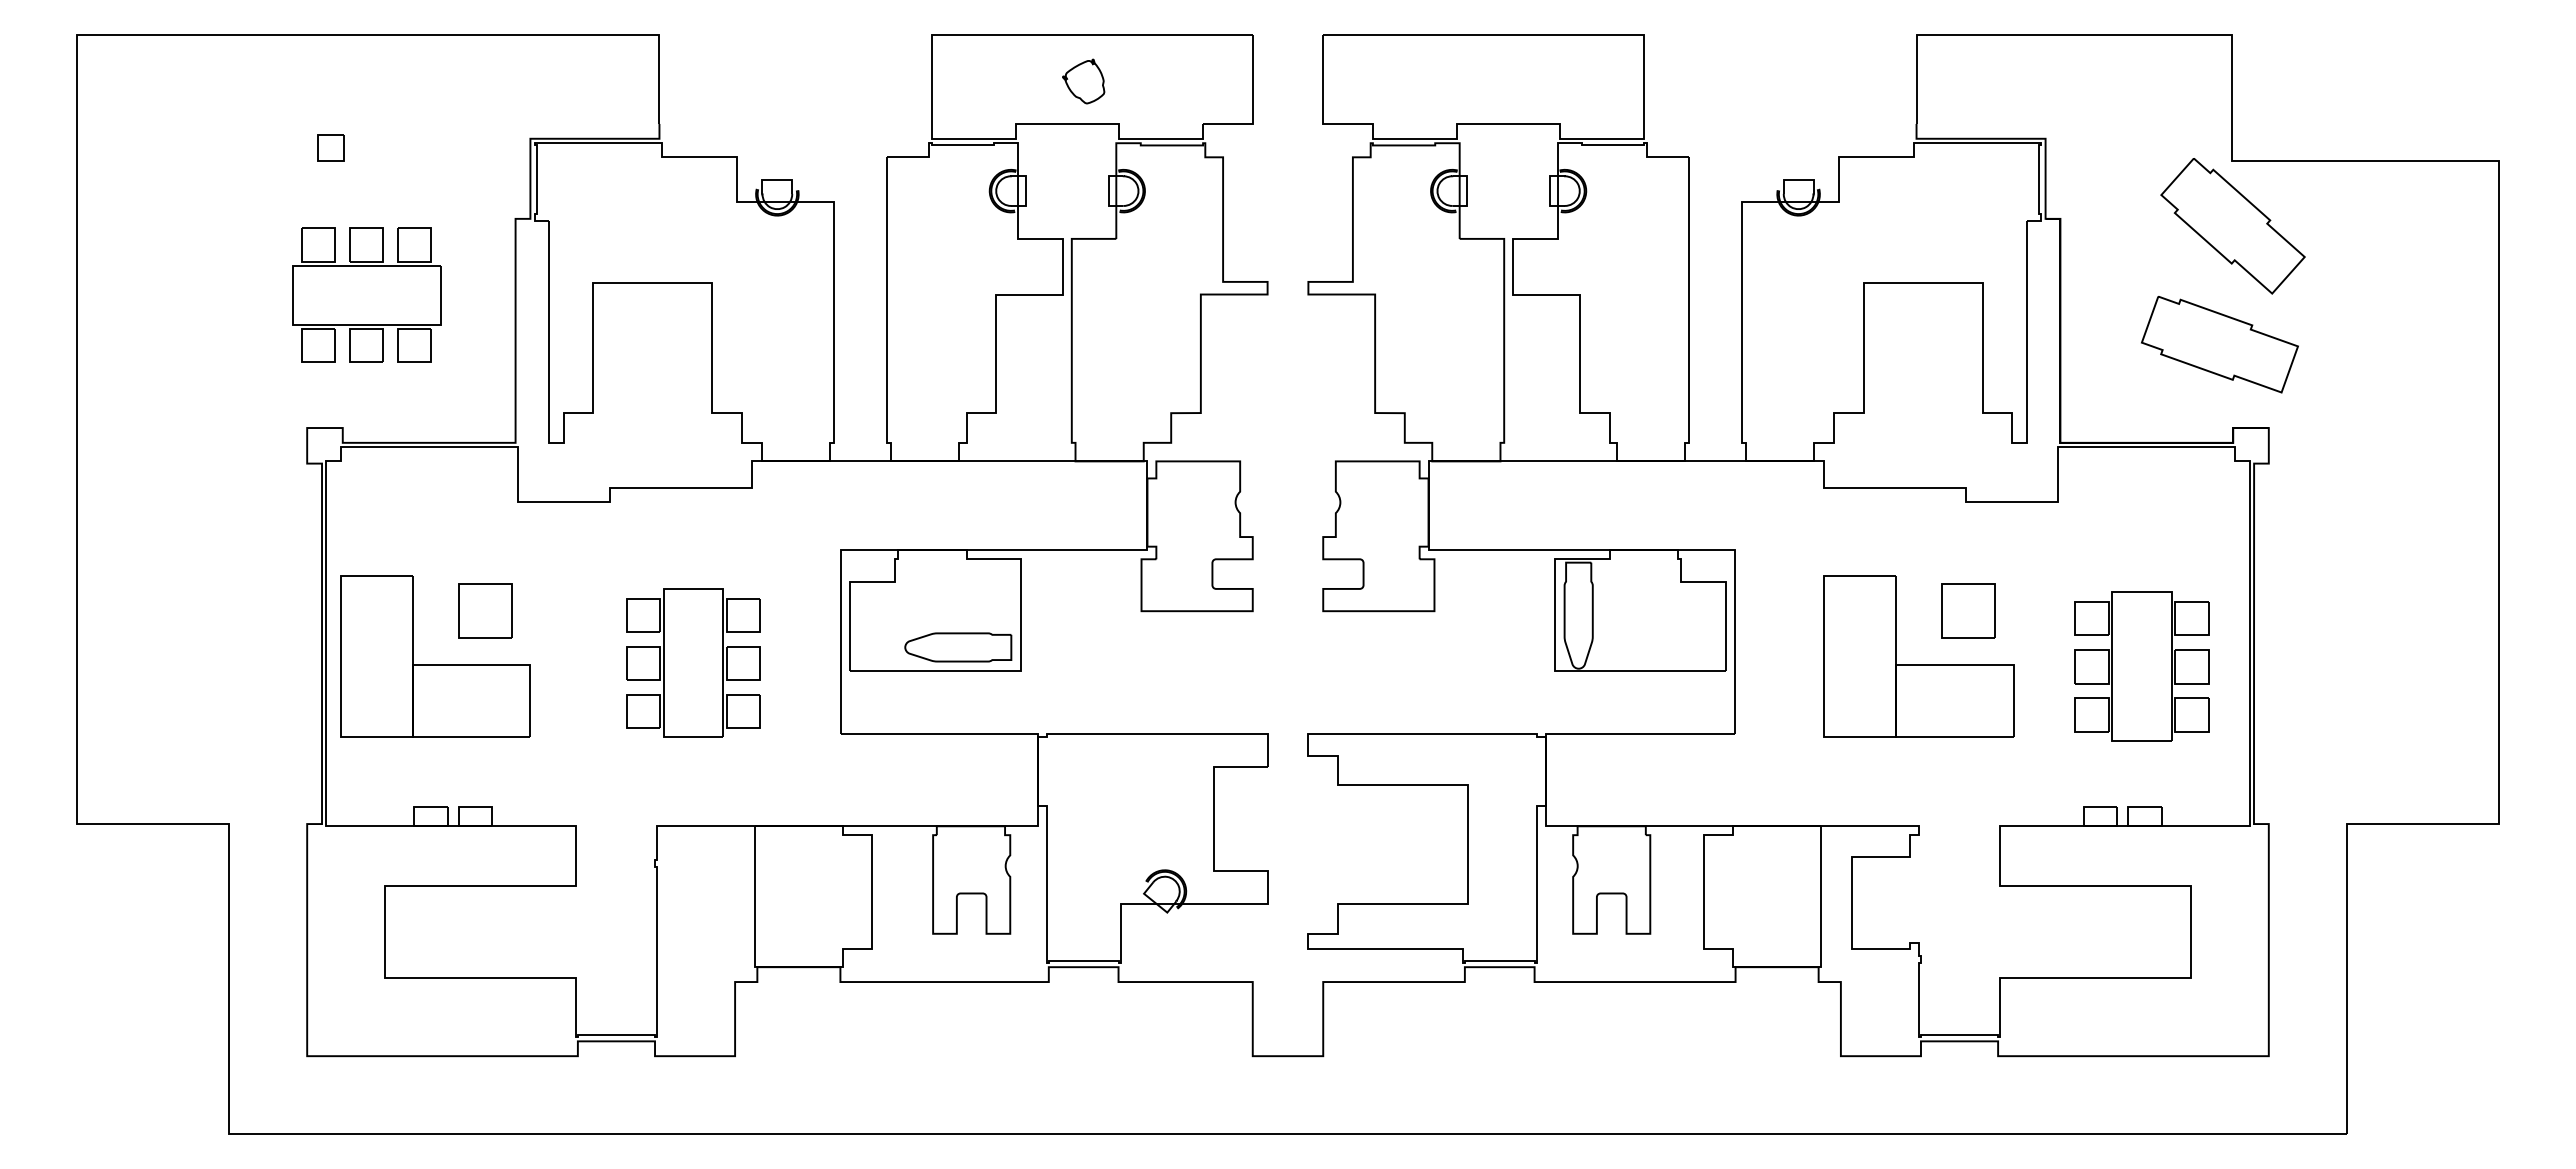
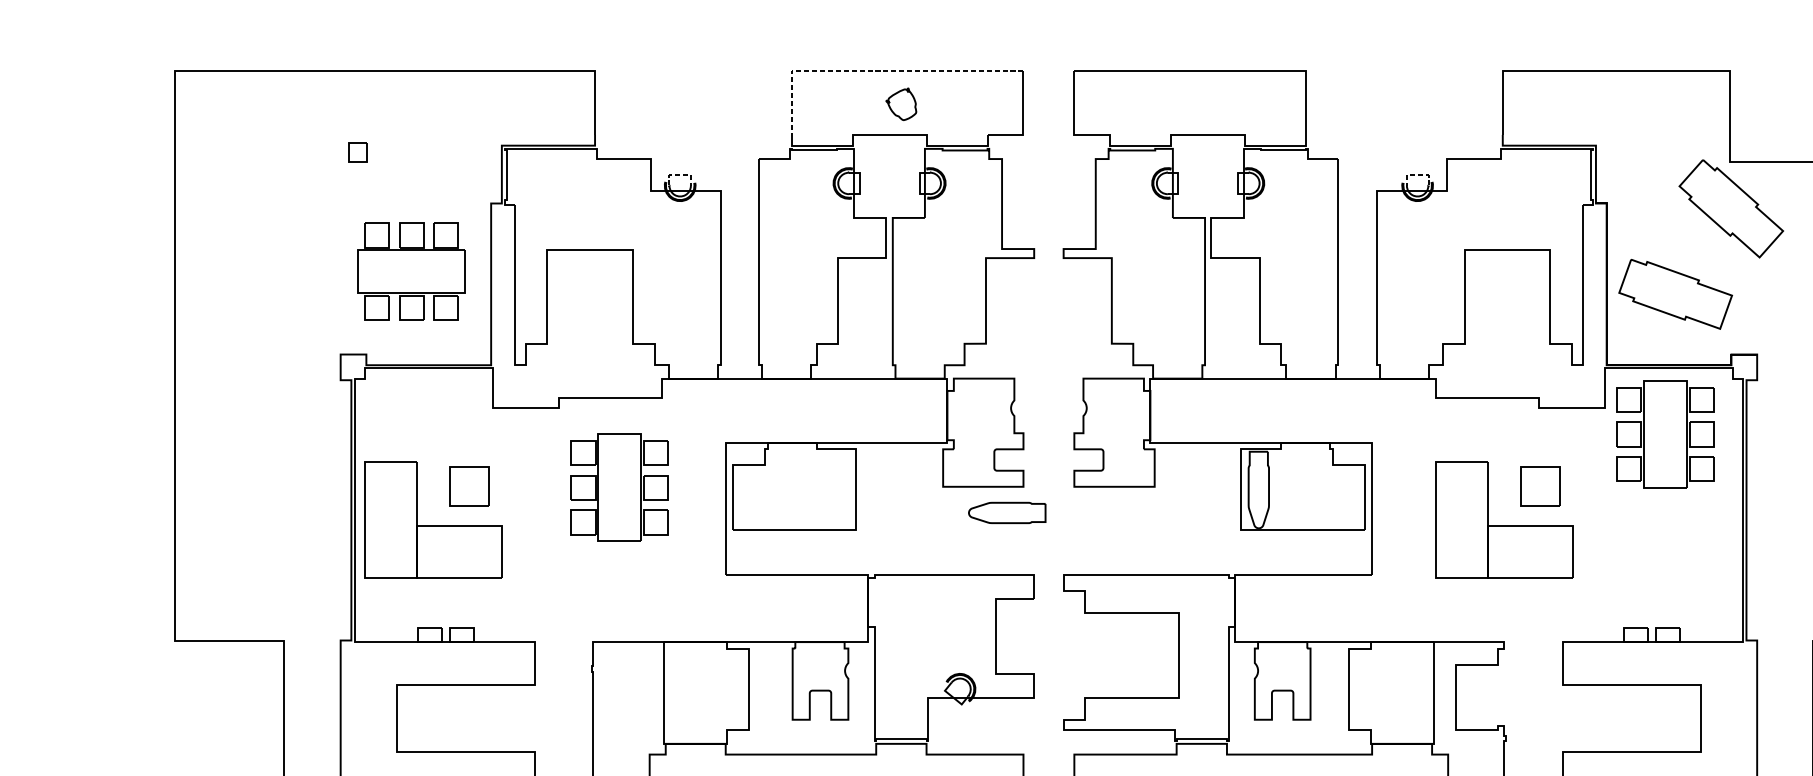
line: (1047, 34) -> (875, 70), solid -> dashed
line: (777, 179) -> (680, 175), solid -> dashed
line: (1798, 179) -> (1417, 175), solid -> dashed
part: (366, 294) -> (411, 271), moved
part: (2219, 344) -> (1675, 294), moved
part: (958, 647) -> (1007, 513), moved
part: (693, 662) -> (619, 487), moved
part: (2141, 666) -> (1665, 434), moved

